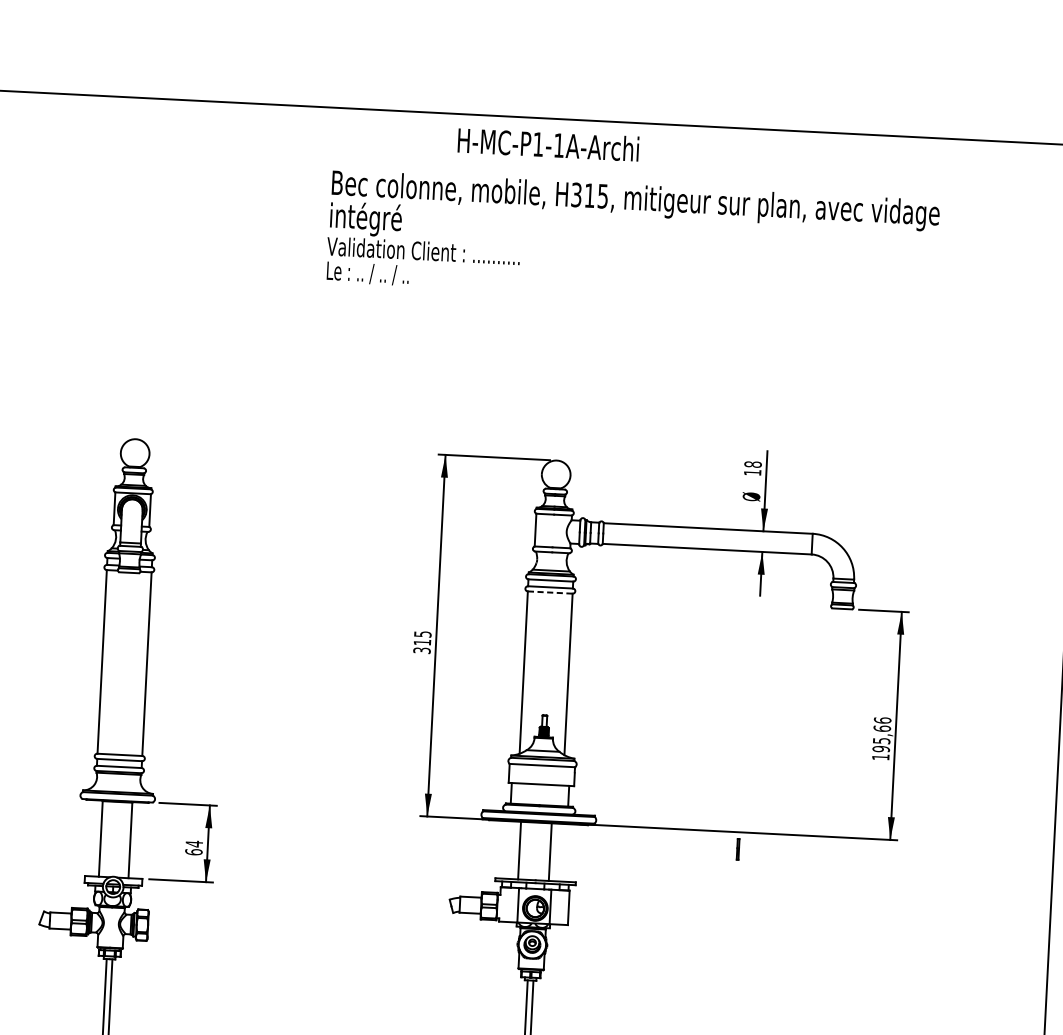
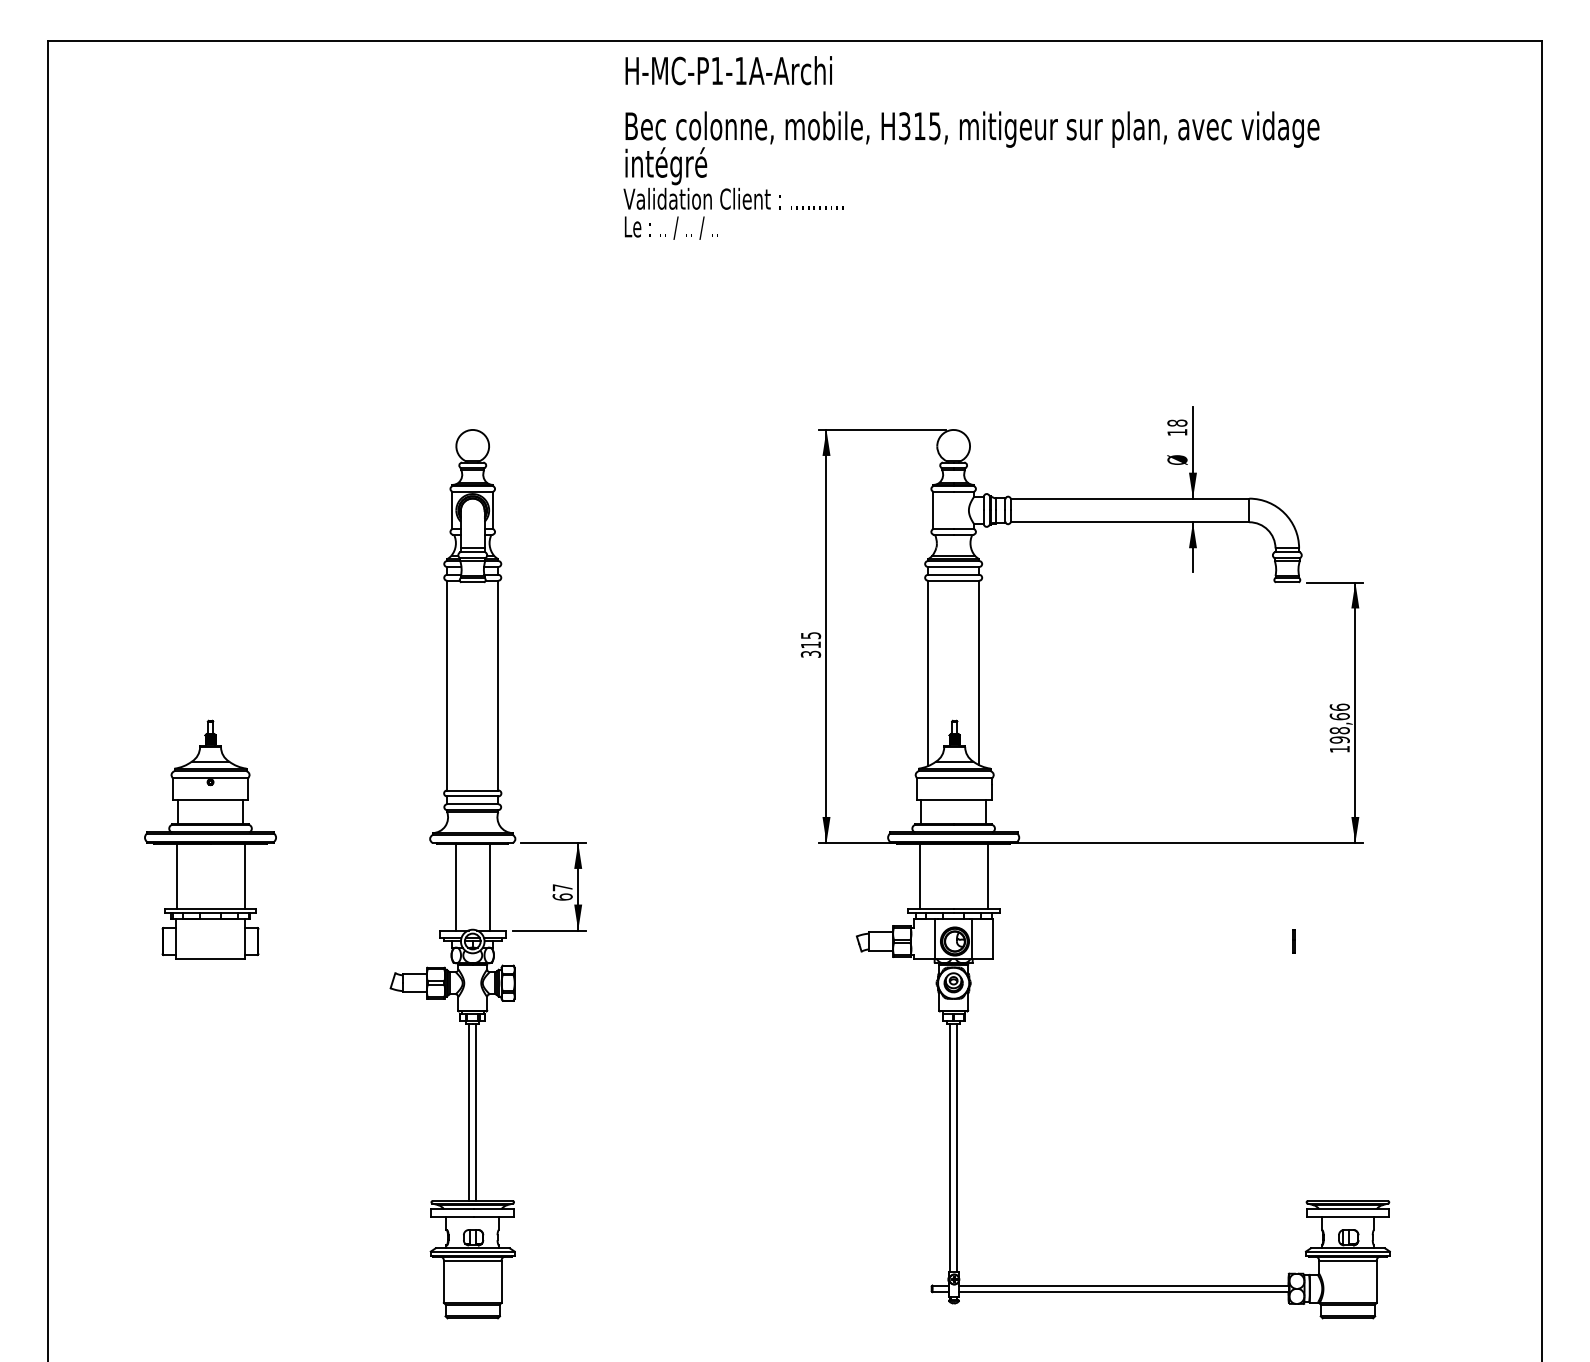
text: (548, 144) -> (728, 70), moved
text: (632, 241) -> (971, 175), moved
line: (550, 592) -> (953, 580), dashed -> solid
text: (881, 740) -> (1339, 730), 195,66 -> 198,66
text: (194, 843) -> (562, 887), 64 -> 67
line: (738, 849) -> (1293, 941), moved
line: (519, 850) -> (987, 876), moved
line: (550, 852) -> (919, 876), moved

